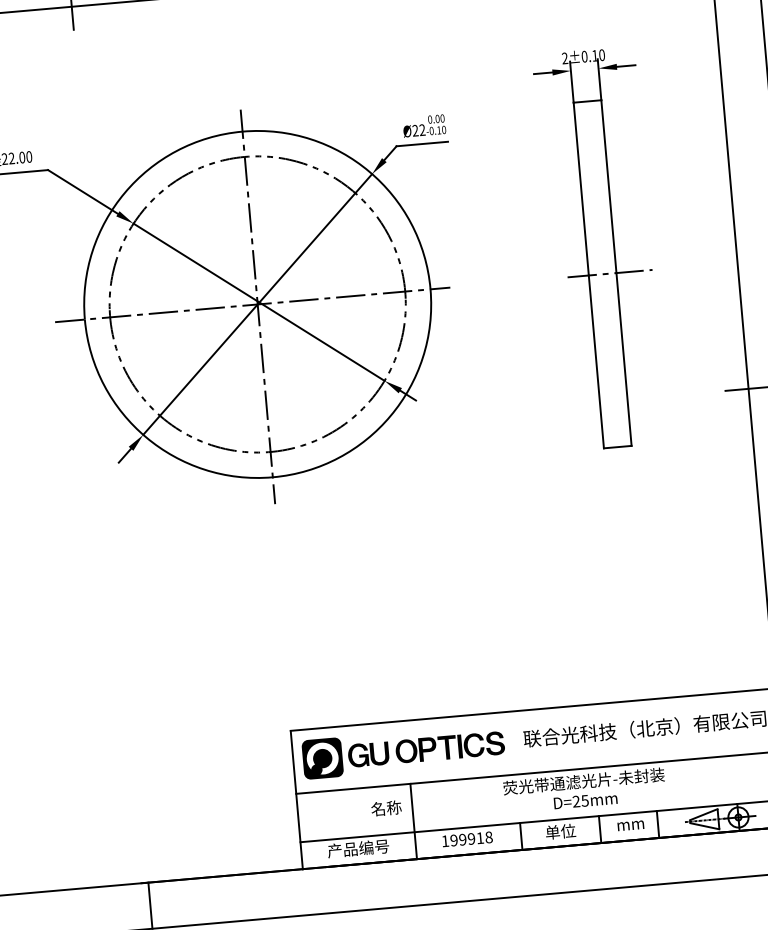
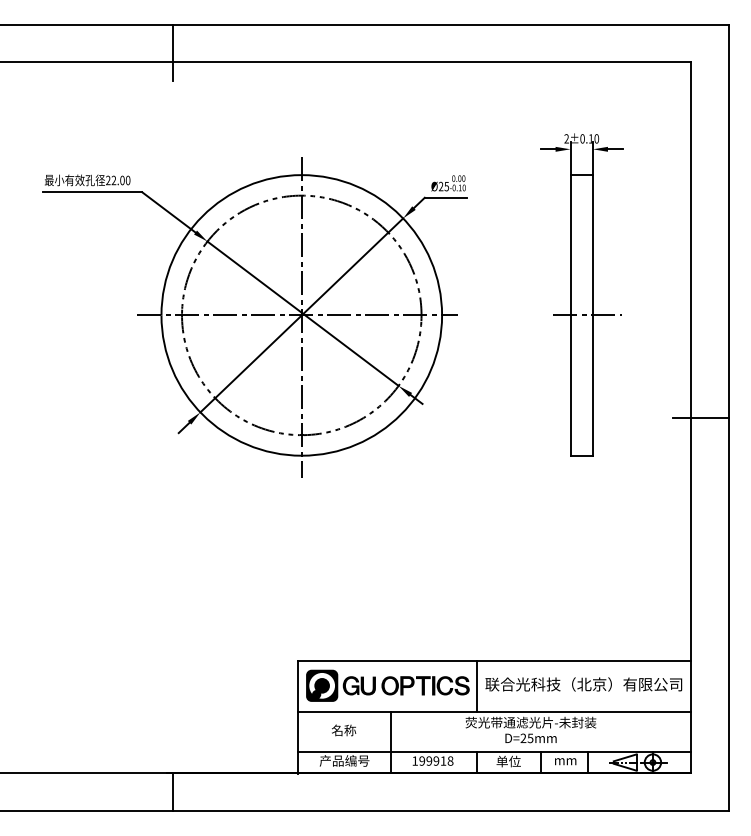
text: (422, 130) -> (446, 186), Ø22 -> Ø25
line: (512, 742) -> (476, 686), added
text: (387, 808) -> (344, 730), moved

